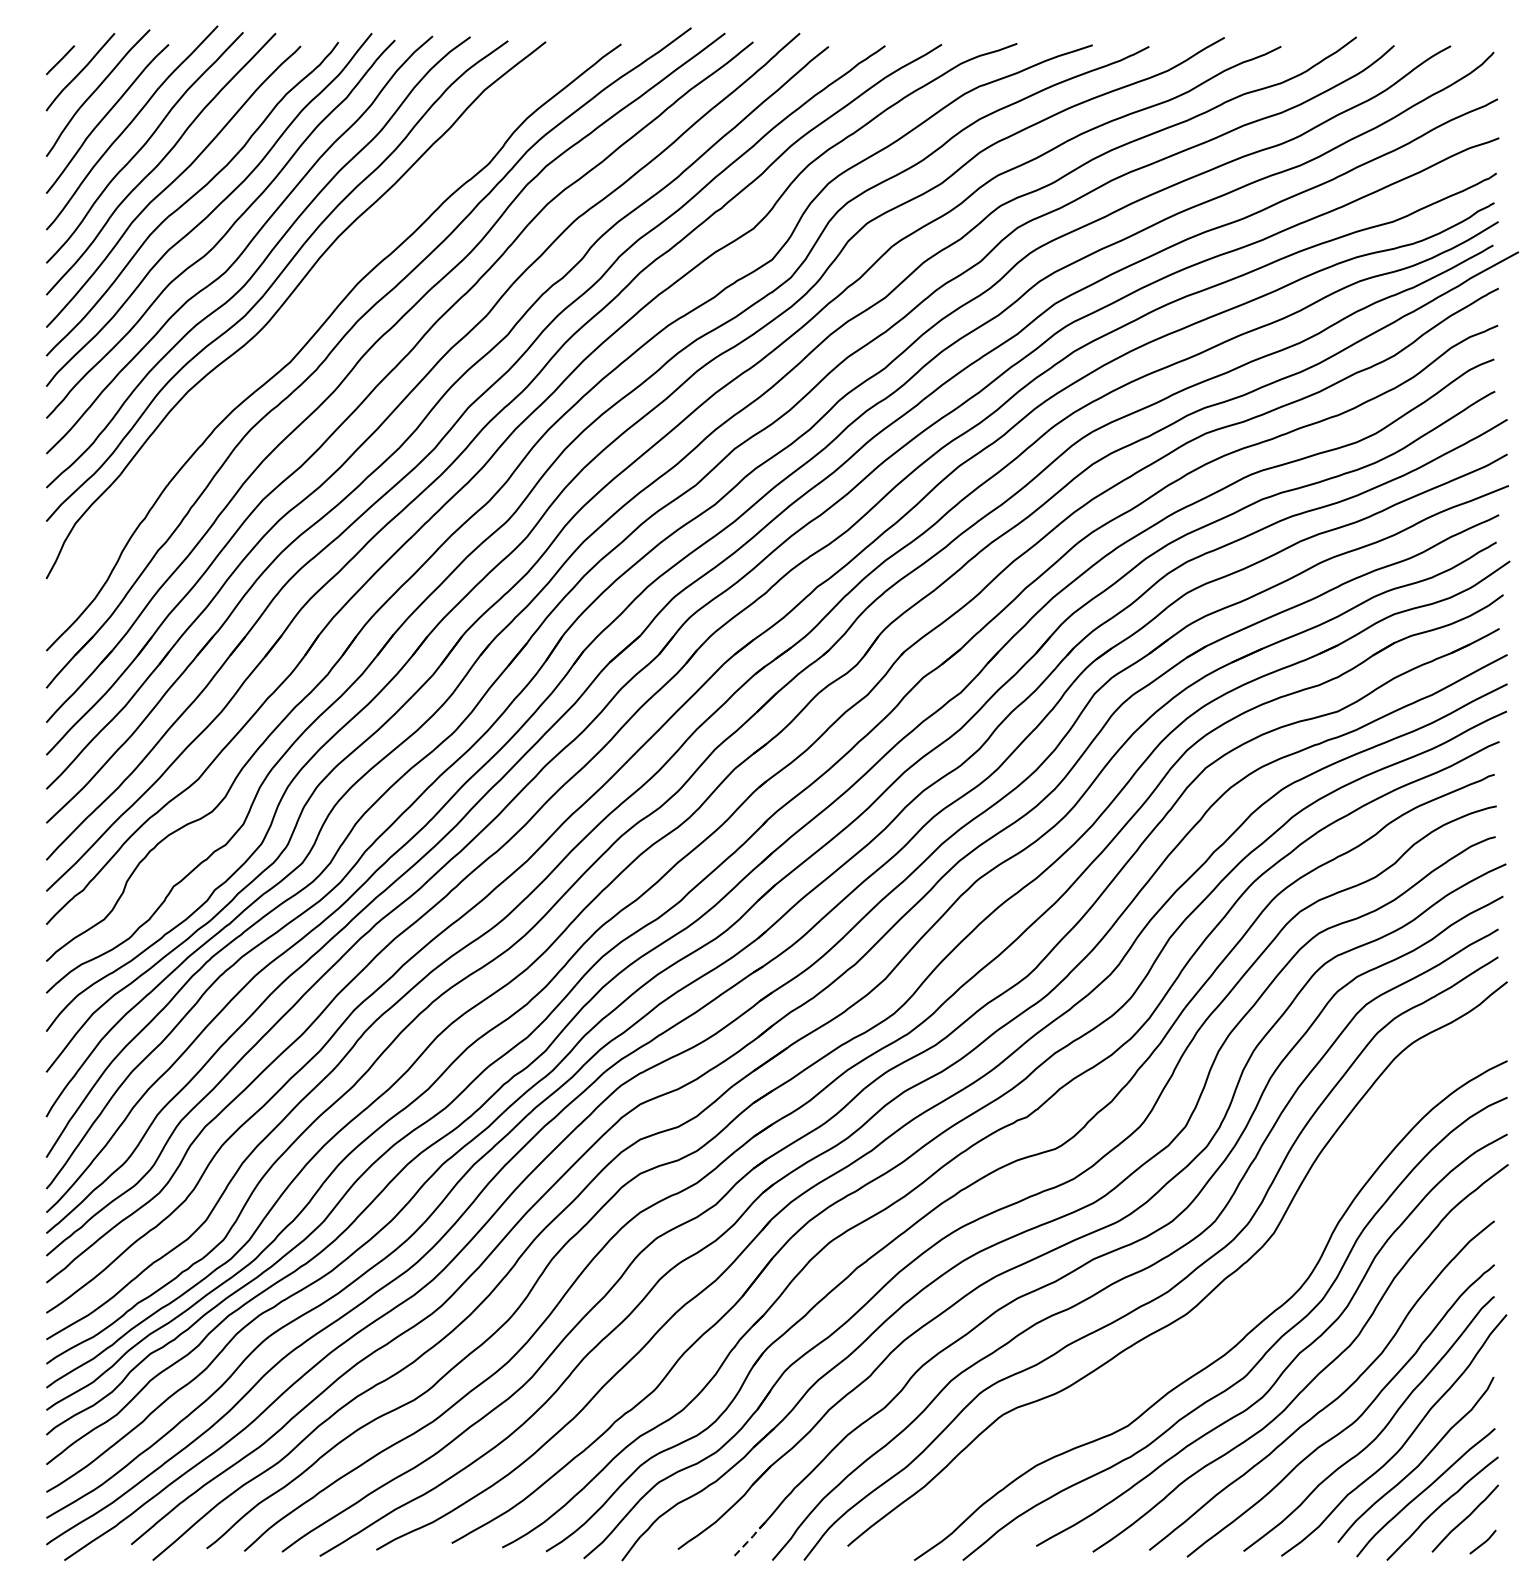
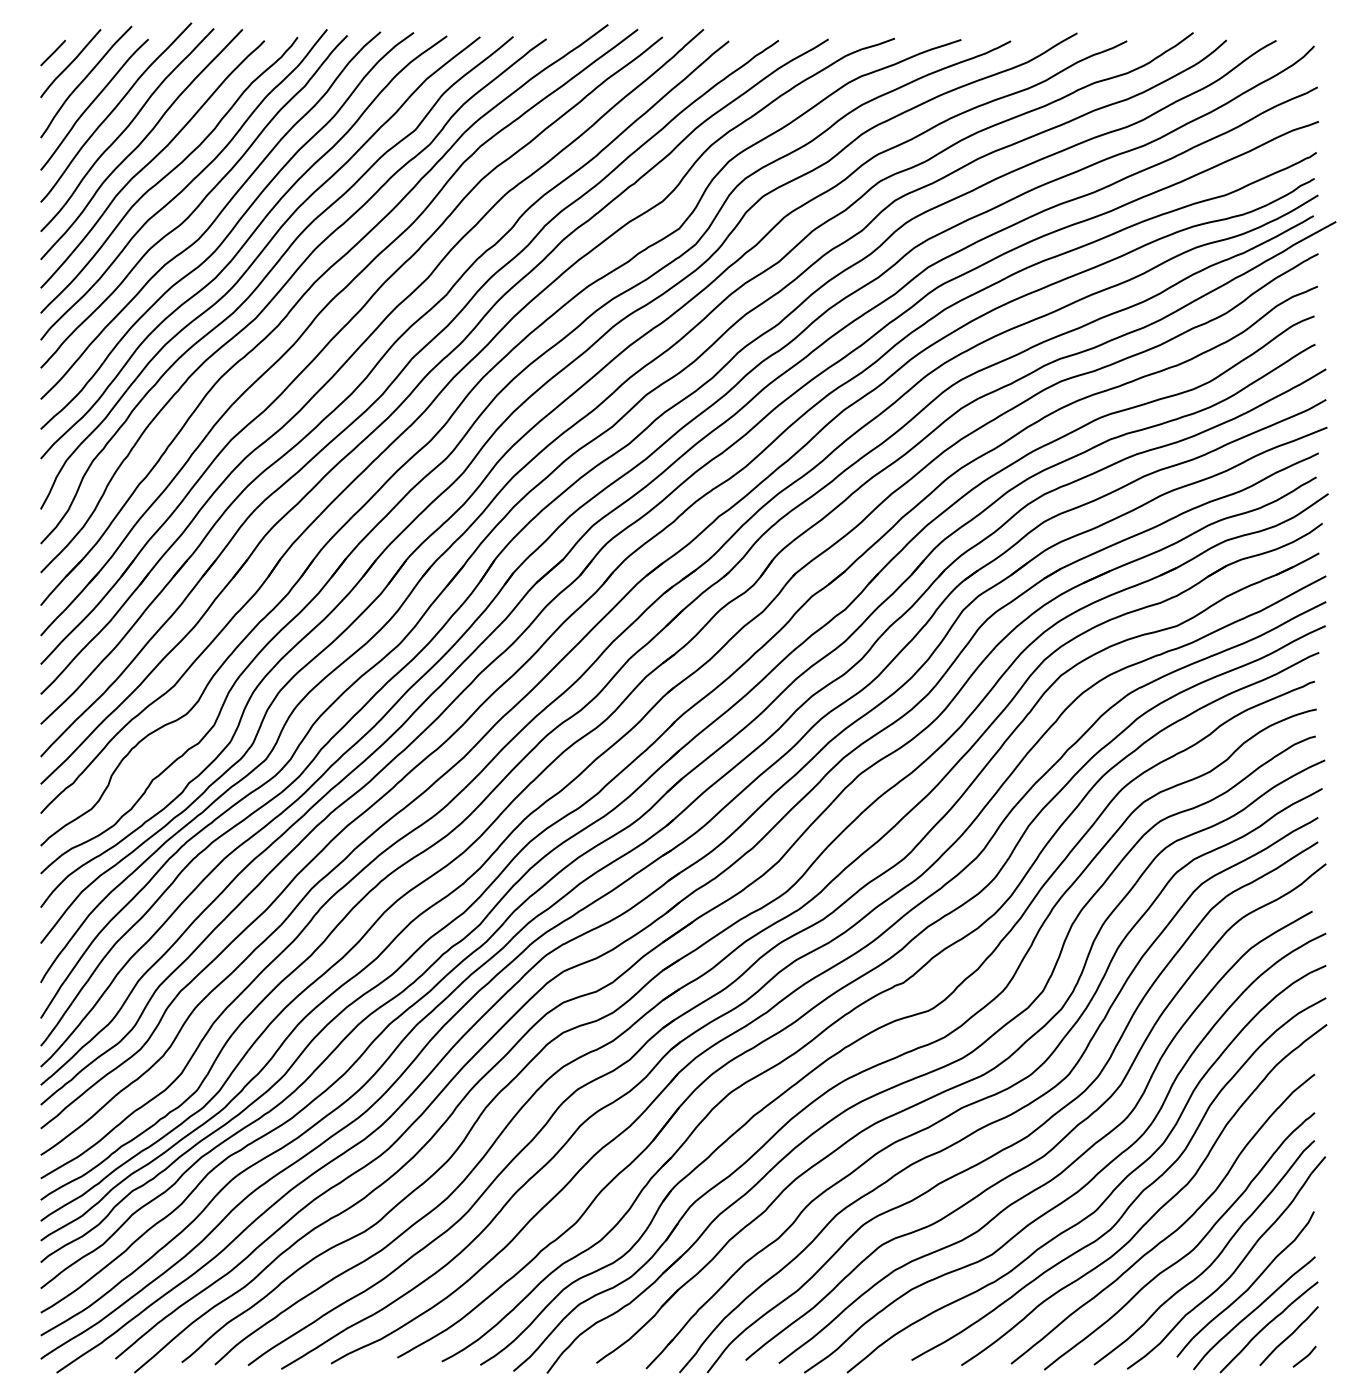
curve: (299, 319) -> (263, 281), added
curve: (1217, 1321) -> (1071, 1162), added
line: (750, 1538) -> (660, 1353), dashed -> solid

